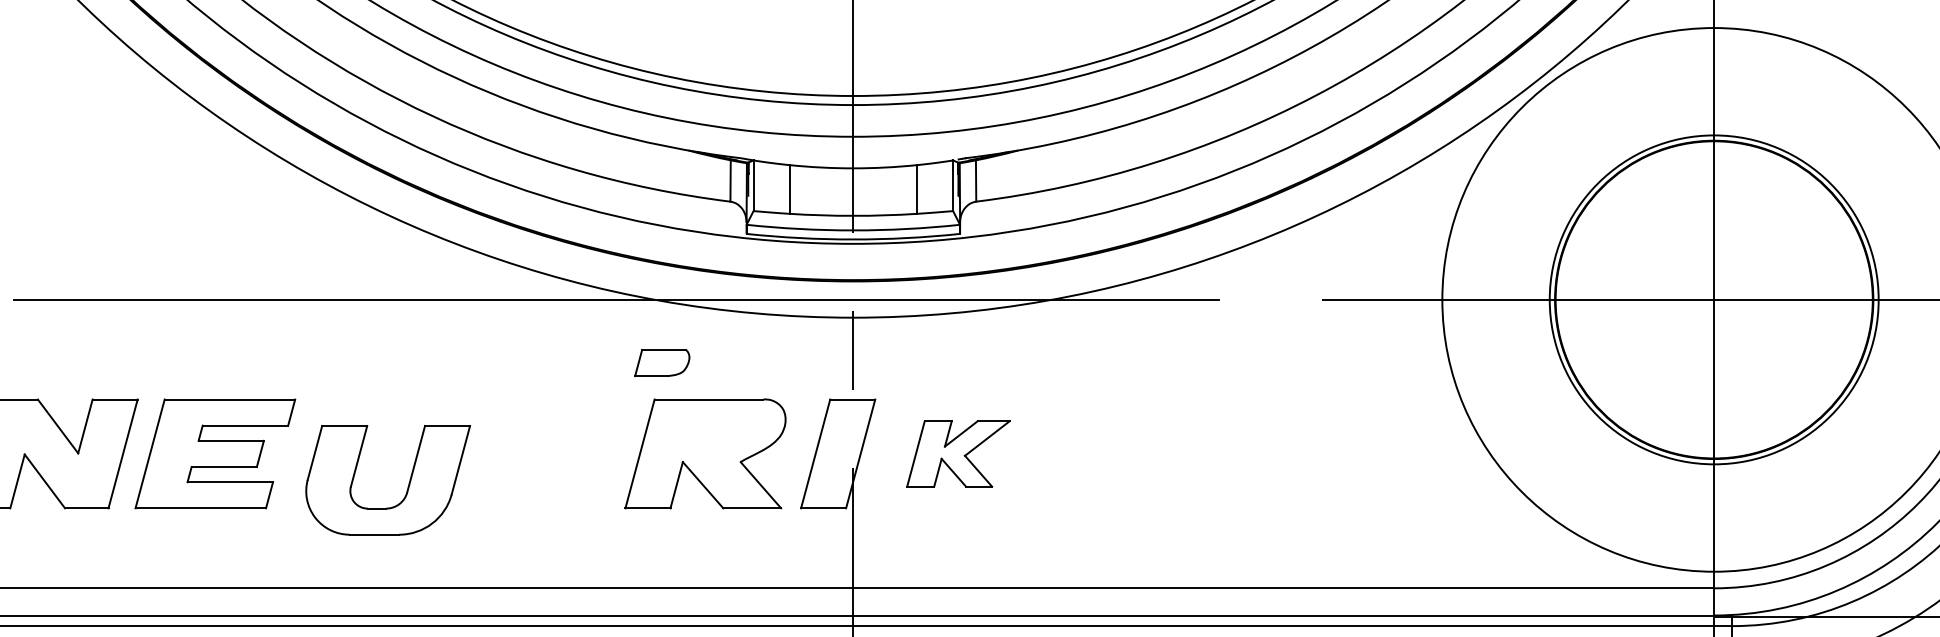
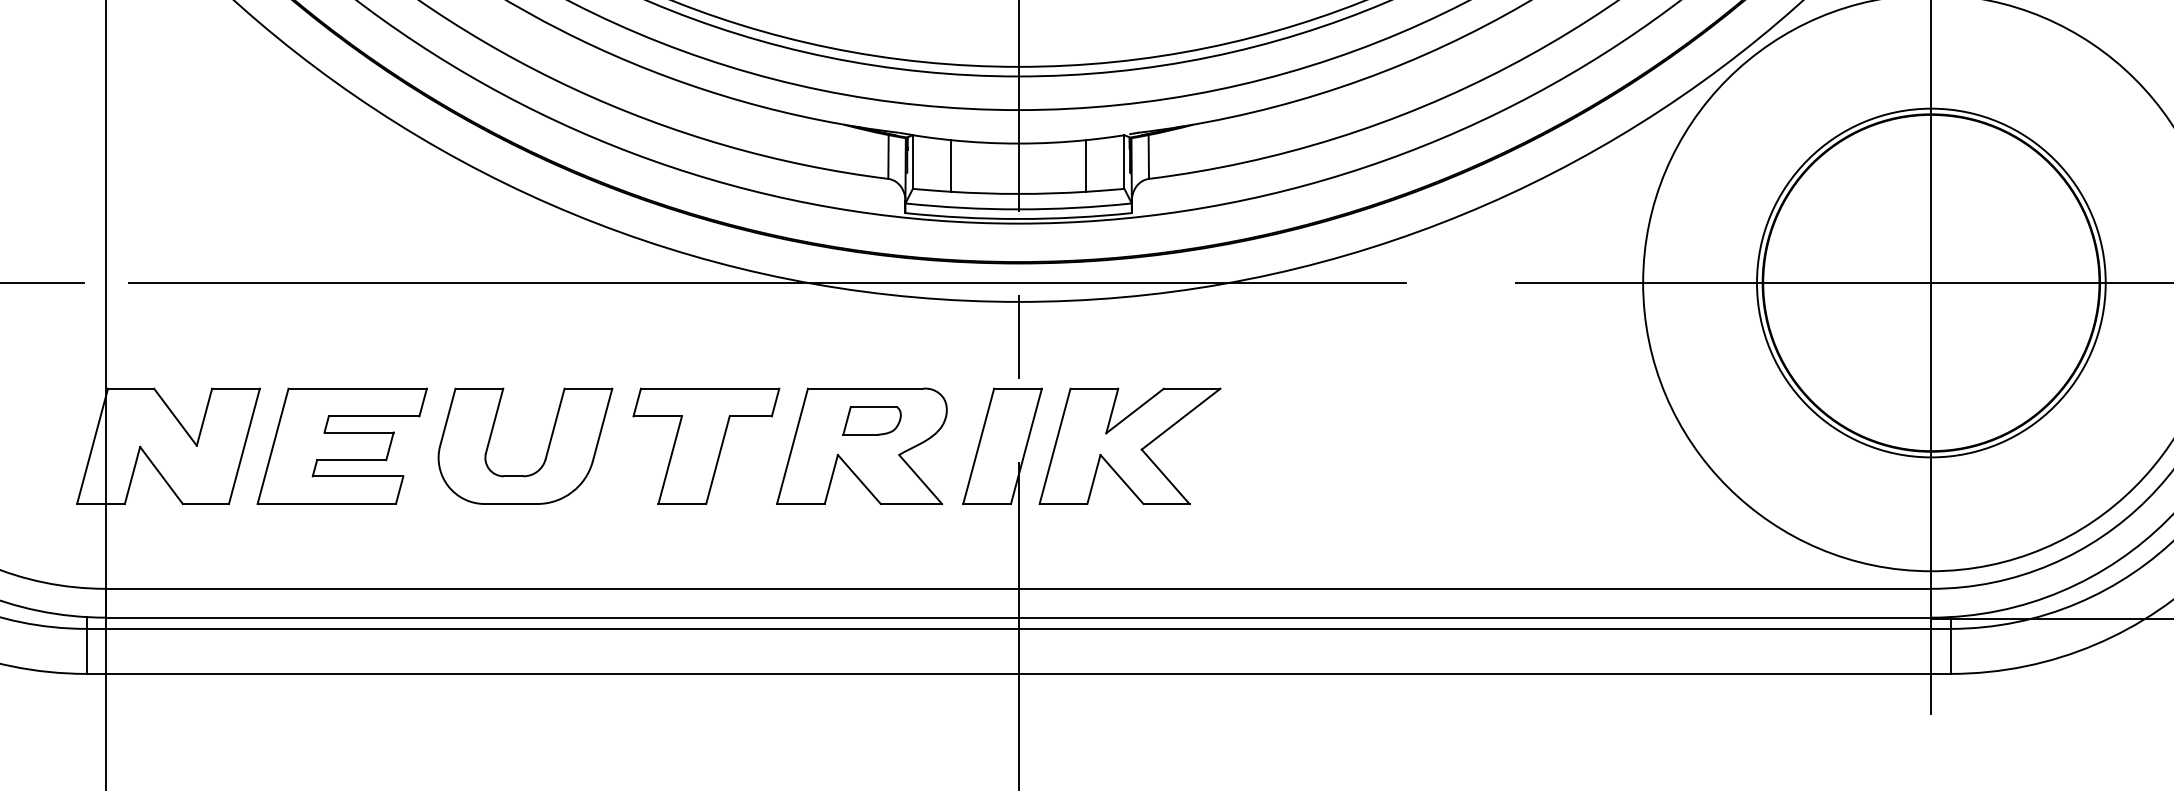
part: (661, 362) -> (871, 420), moved
part: (558, 453) -> (706, 445), added
part: (957, 454) -> (1129, 446), size x1.67
part: (408, 485) -> (546, 451), moved

